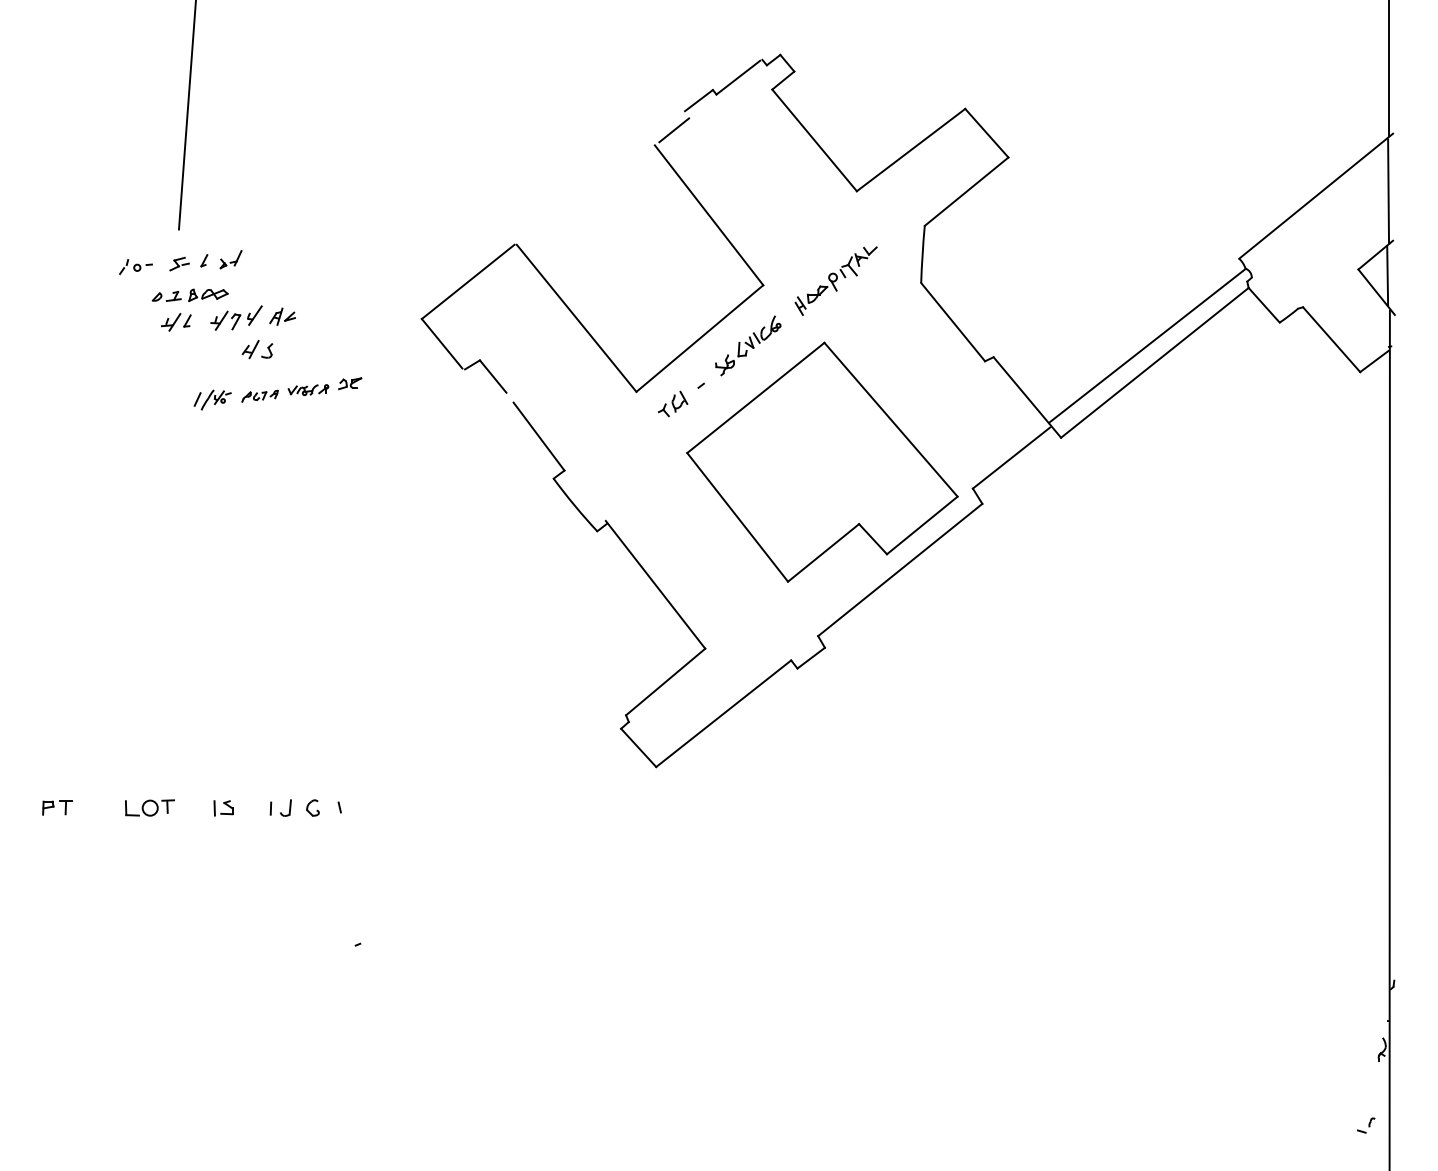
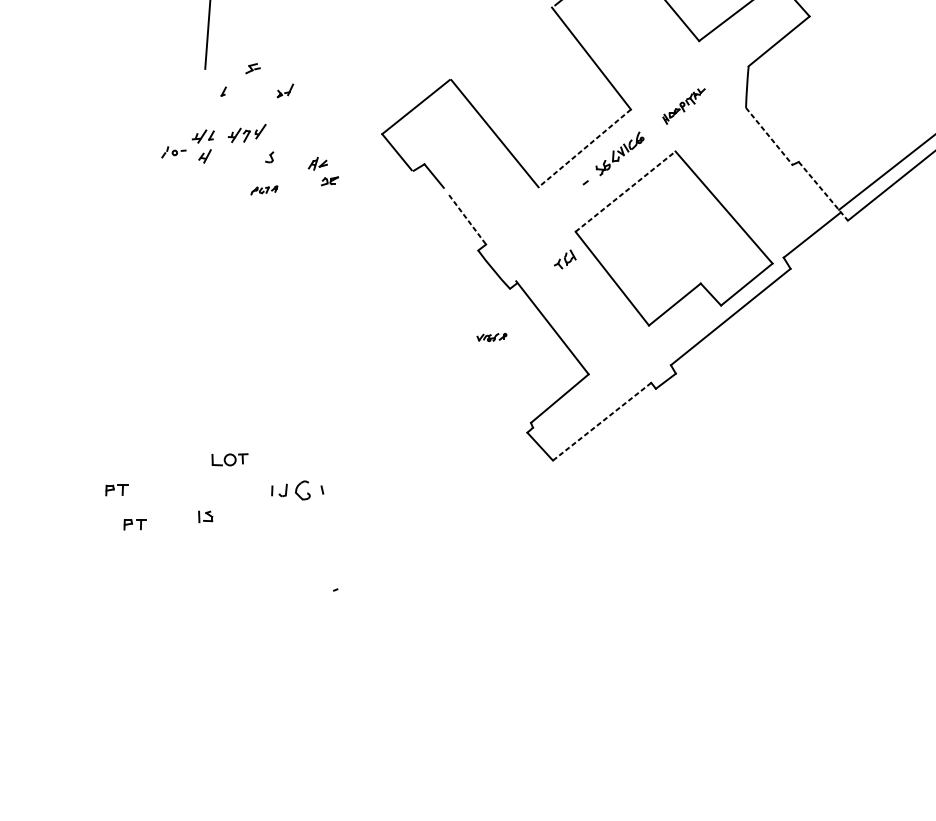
part: (230, 259) -> (285, 90), moved
part: (179, 263) -> (252, 68), moved
part: (135, 267) -> (173, 152), moved
part: (835, 280) -> (683, 106), size x0.7
part: (189, 294) -> (212, 116), removed
part: (282, 316) -> (317, 163), moved
line: (953, 322) -> (769, 136), solid -> dashed
line: (699, 338) -> (584, 148), solid -> dashed
part: (250, 349) -> (204, 156), moved
part: (308, 390) -> (491, 337), moved
line: (755, 397) -> (625, 191), solid -> dashed
line: (1027, 397) -> (823, 191), solid -> dashed
part: (212, 399) -> (229, 192), removed
part: (673, 403) -> (565, 259), moved
line: (539, 437) -> (467, 220), solid -> dashed
line: (723, 713) -> (601, 421), solid -> dashed
part: (149, 807) -> (229, 459), moved
part: (312, 807) -> (302, 490), size x1.6
part: (223, 808) -> (205, 517), moved
part: (82, 854) -> (134, 524), added

